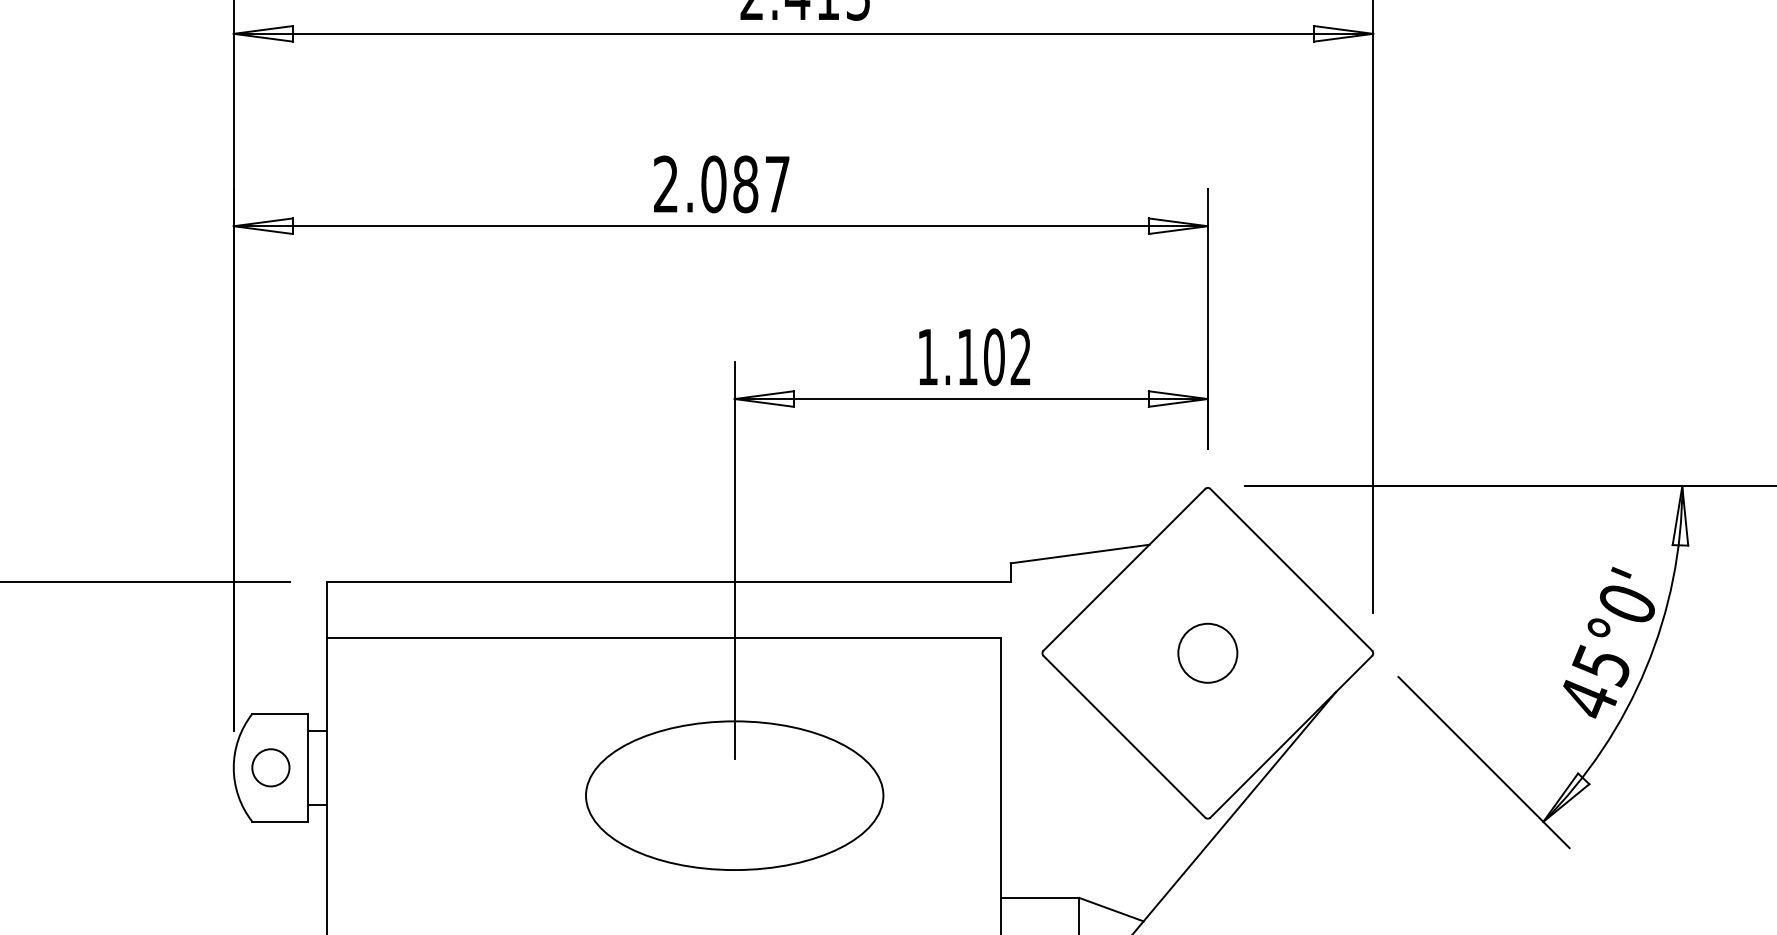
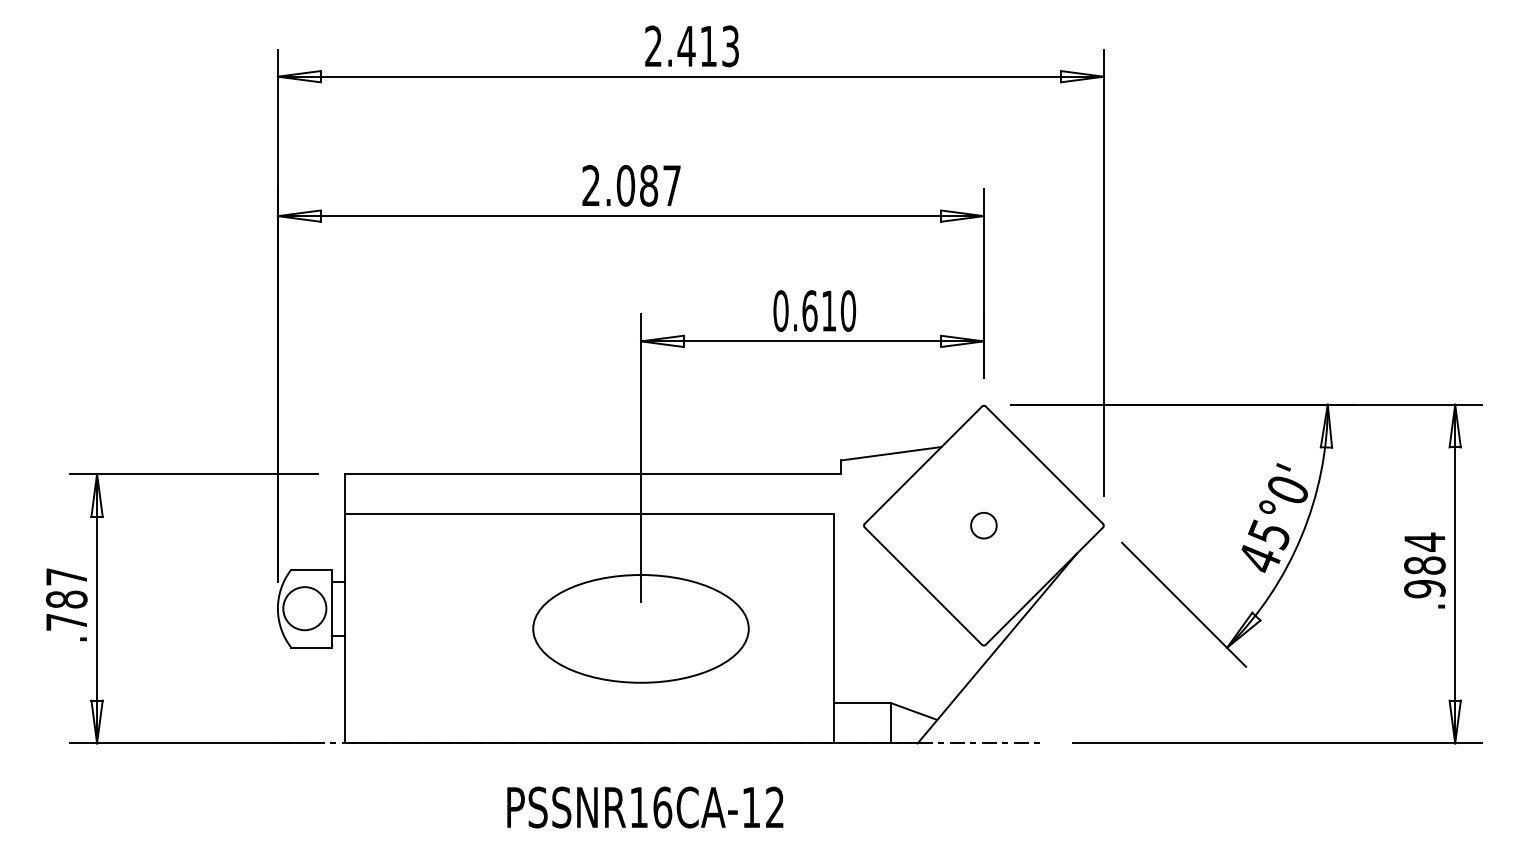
text: (974, 356) -> (814, 310), 1.102 -> 0.610
circle: (1207, 653) -> (983, 525), size x0.6
circle: (270, 767) -> (304, 608), size x1.6

